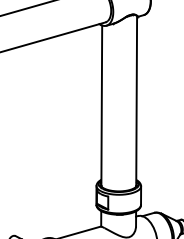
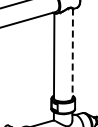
line: (136, 102) -> (72, 54), solid -> dashed

